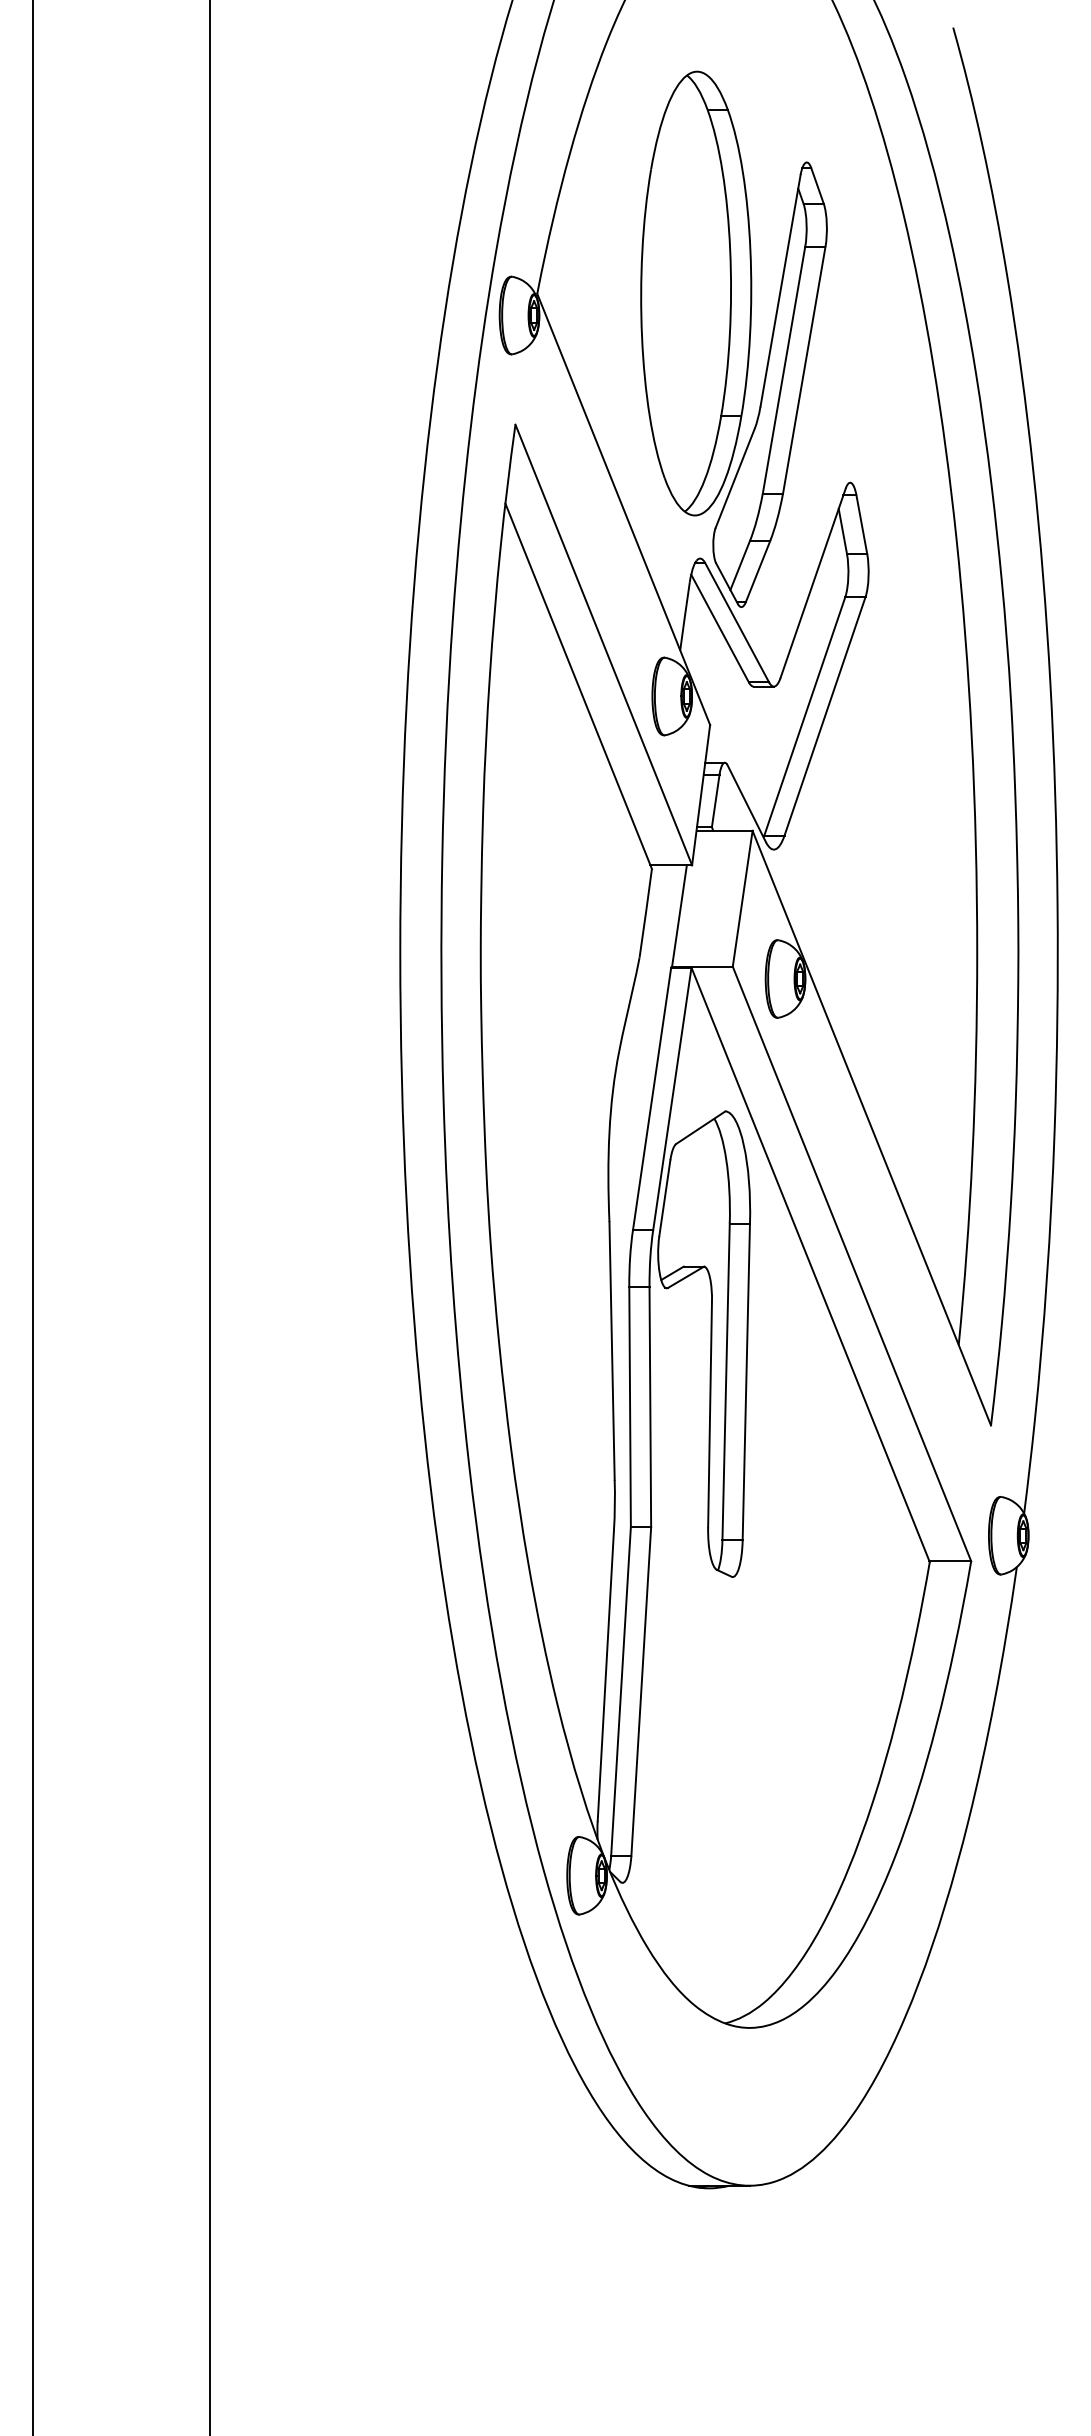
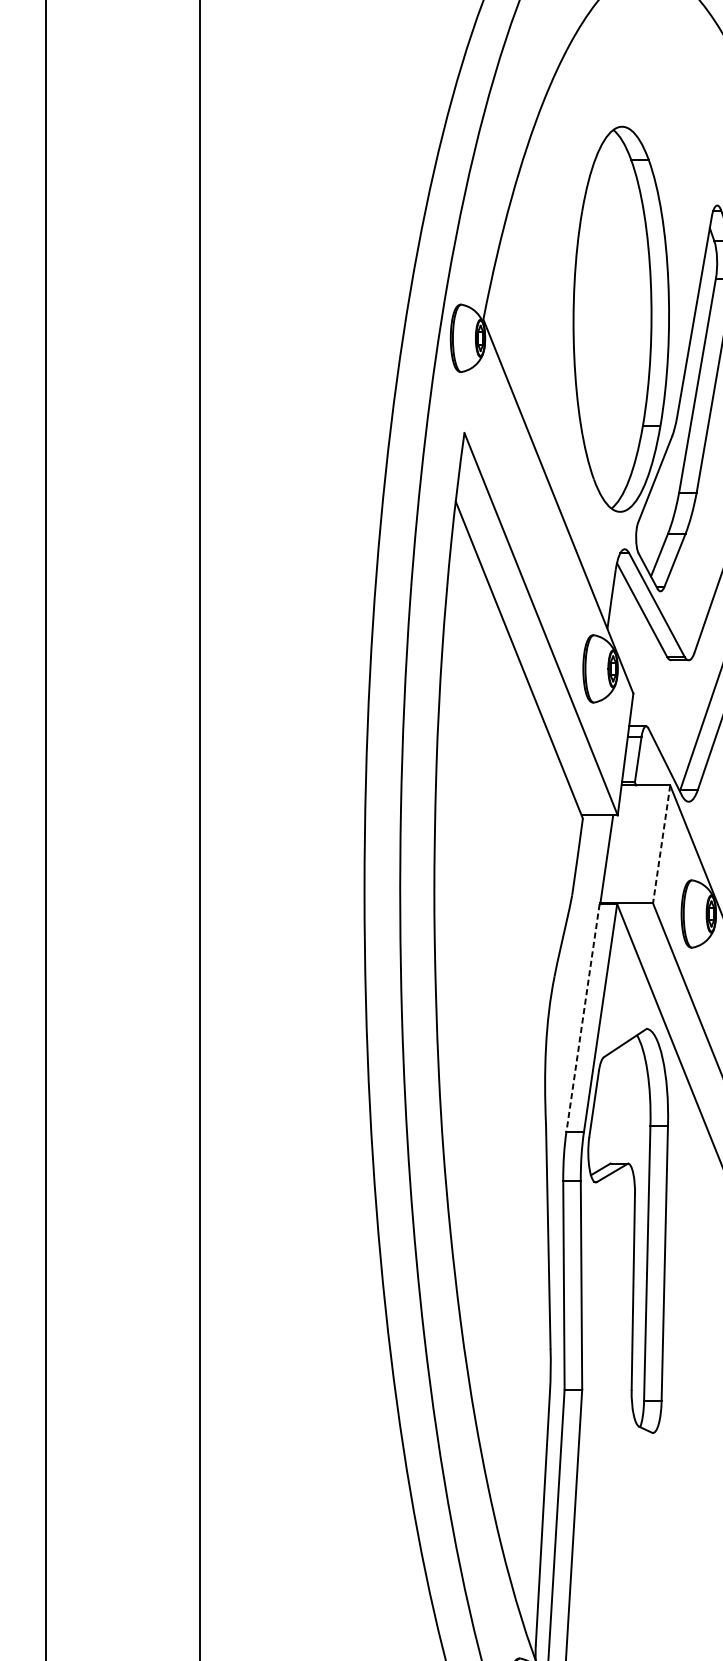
line: (742, 898) -> (661, 844), solid -> dashed
line: (652, 1098) -> (583, 1017), solid -> dashed

